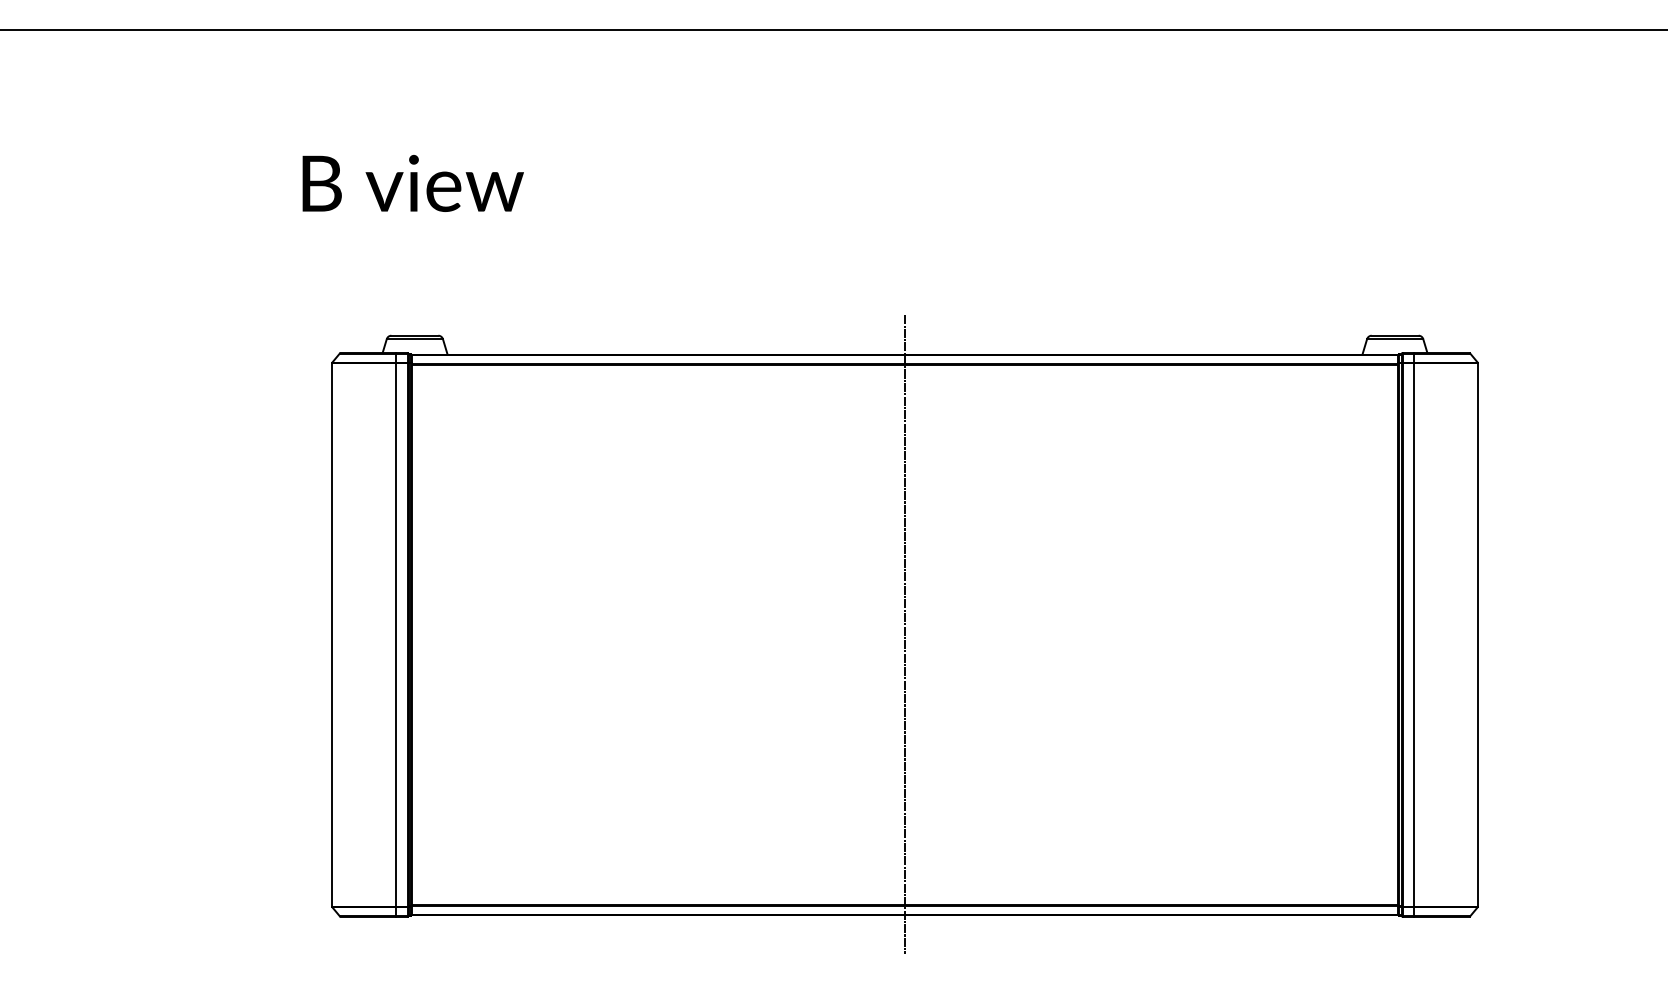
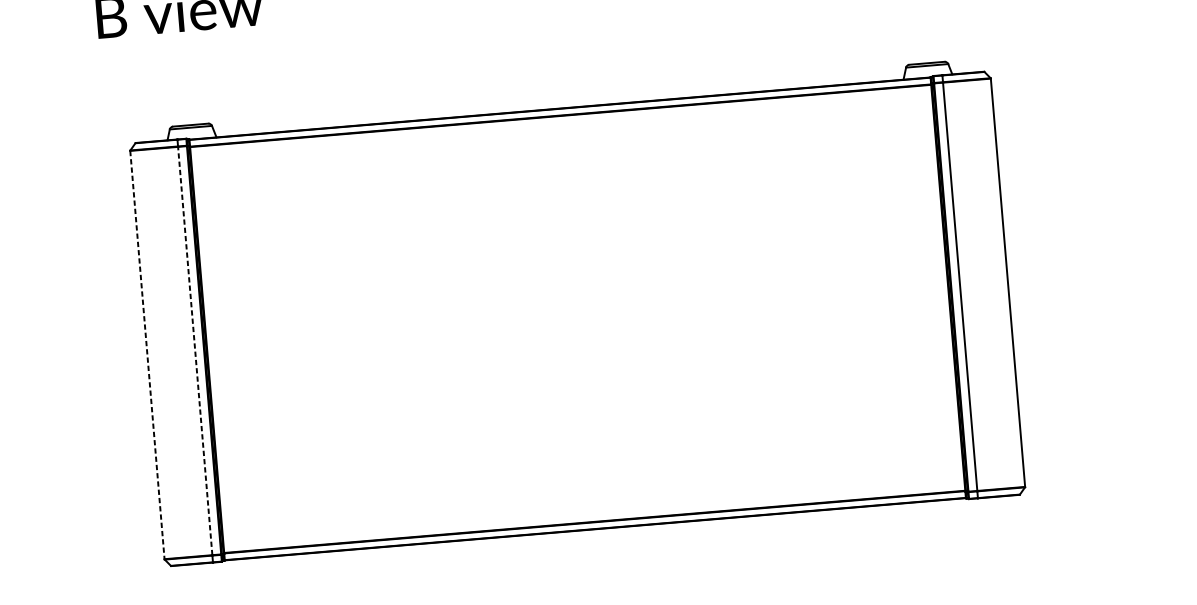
line: (332, 634) -> (147, 354), solid -> dashed
line: (395, 634) -> (194, 350), solid -> dashed
line: (905, 634) -> (578, 318), removed

